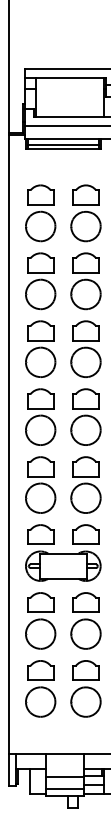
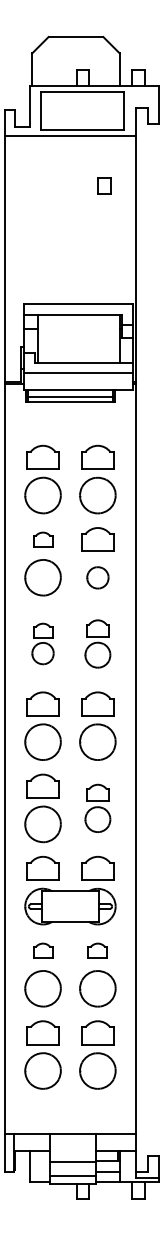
part: (40, 262) -> (42, 539), size x0.6
part: (85, 294) -> (97, 577), size x0.6
part: (40, 348) -> (42, 643), size x0.6
part: (85, 348) -> (97, 643), size x0.7
part: (85, 485) -> (97, 808), size x0.7
part: (40, 602) -> (42, 950), size x0.6
part: (85, 602) -> (97, 950), size x0.6

